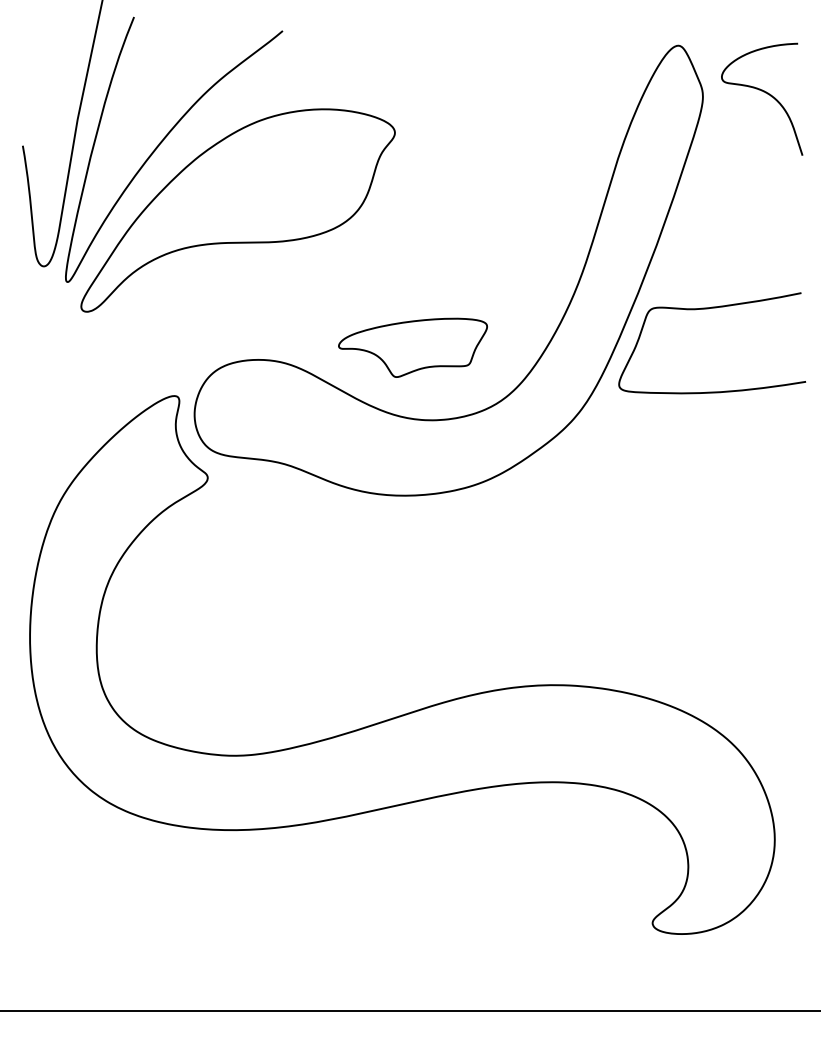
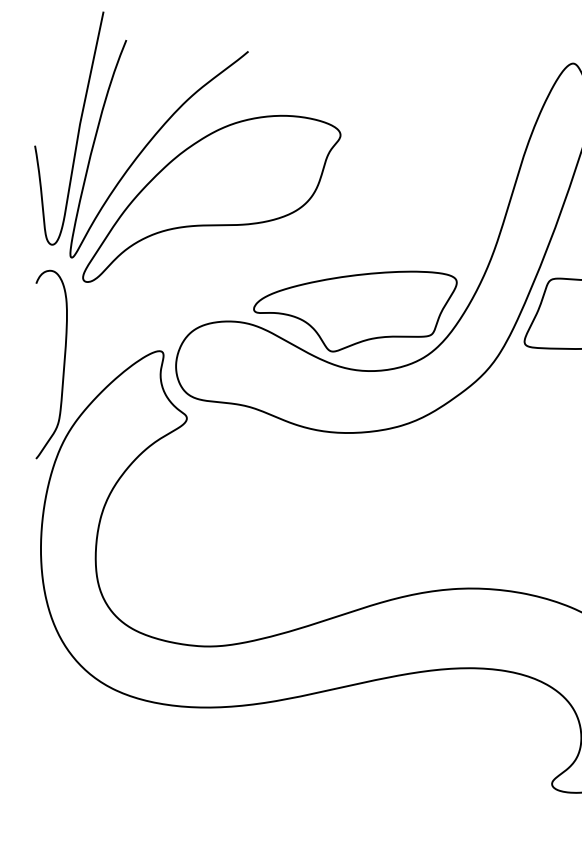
part: (412, 347) -> (354, 311), size x1.67
curve: (57, 412) -> (63, 364), added

